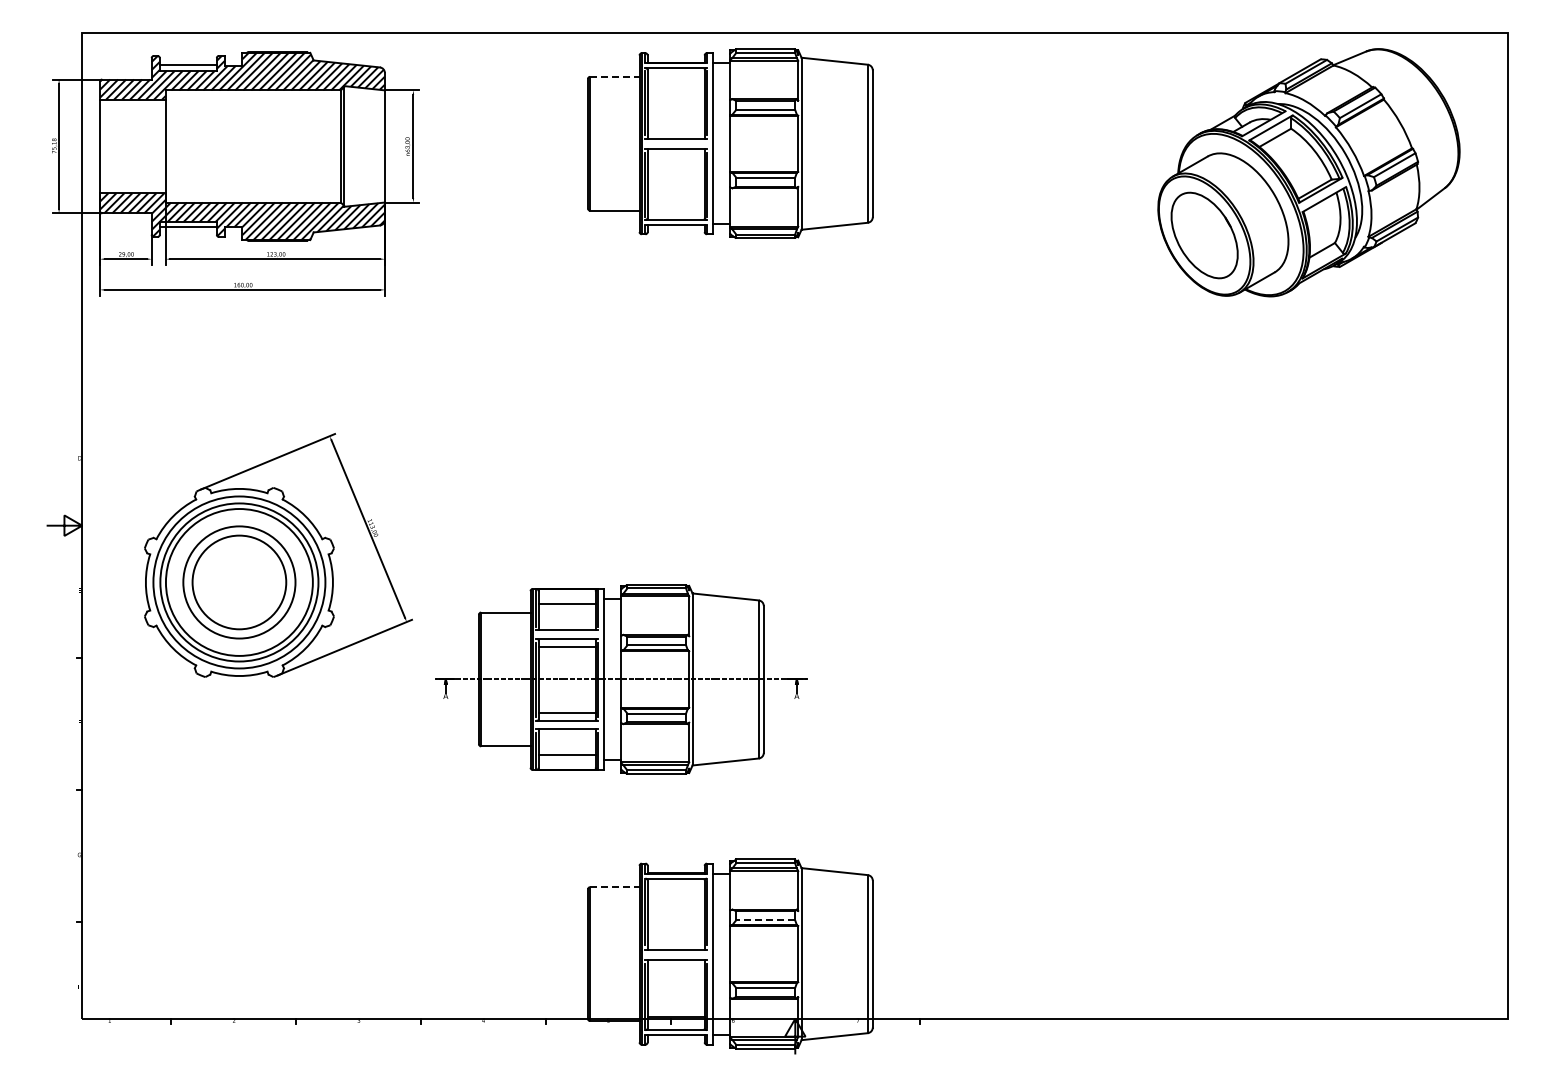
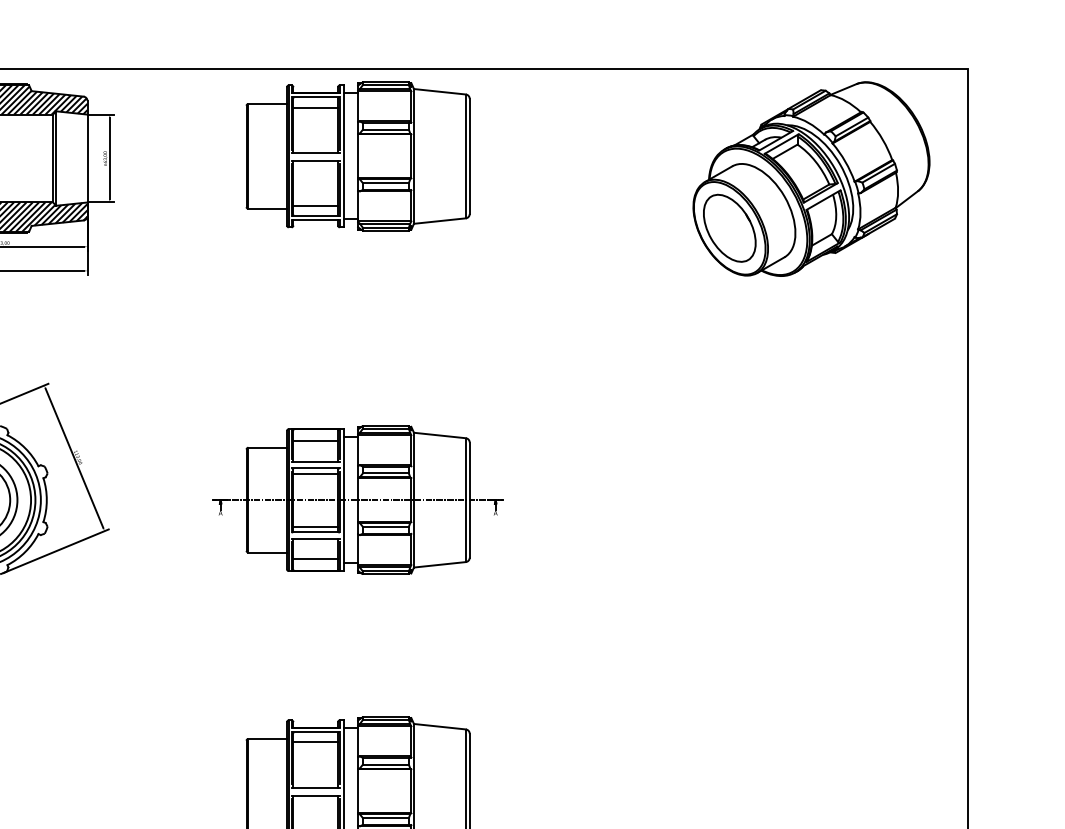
line: (614, 76) -> (267, 103), dashed -> solid
line: (675, 81) -> (315, 107), added
line: (675, 206) -> (315, 205), added
part: (621, 679) -> (358, 500), moved
line: (614, 887) -> (267, 739), dashed -> solid
line: (675, 891) -> (315, 742), added
line: (765, 920) -> (385, 765), dashed -> solid

